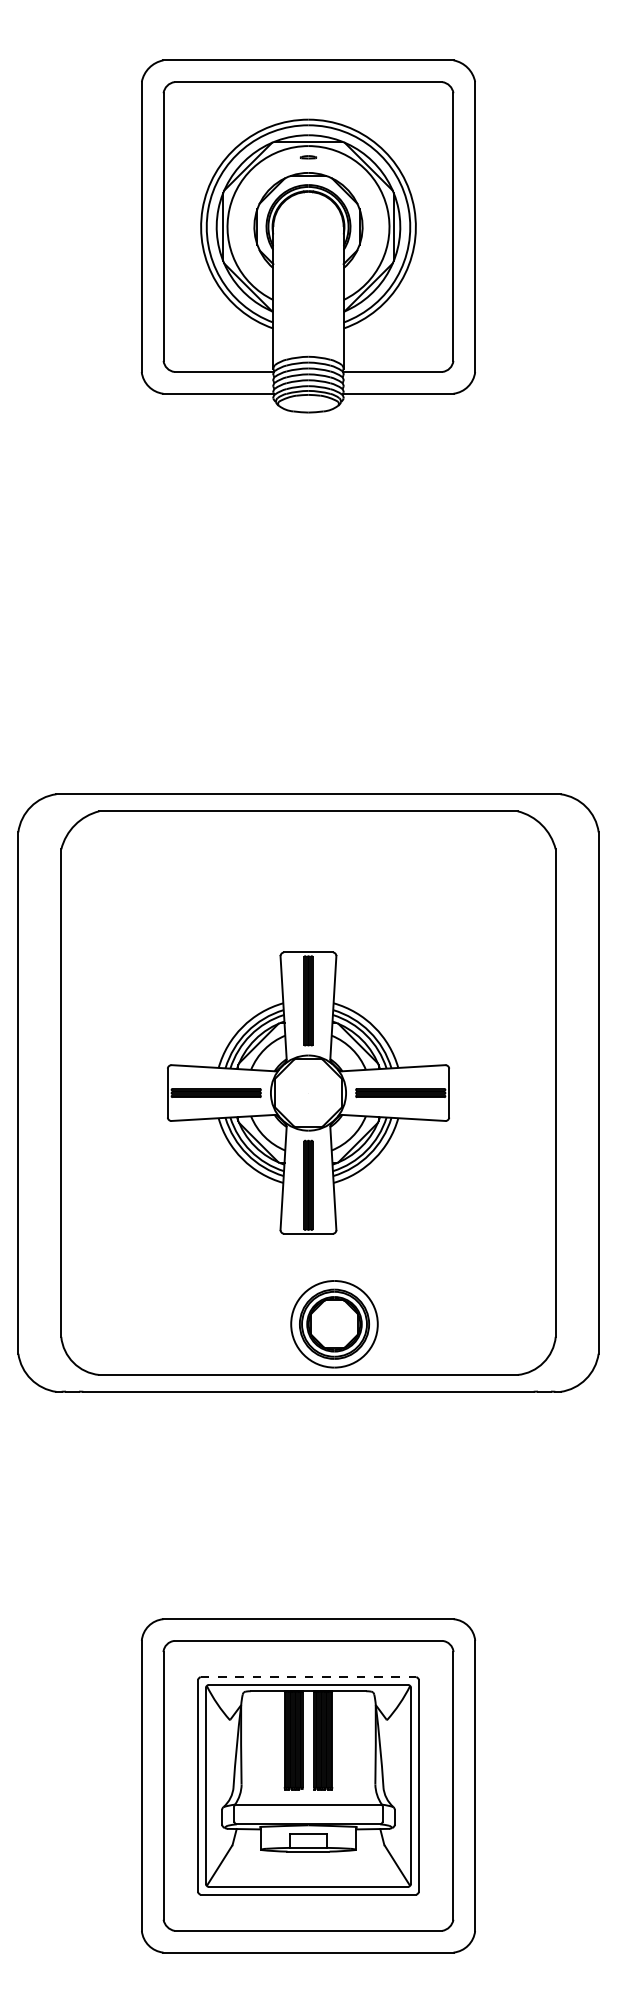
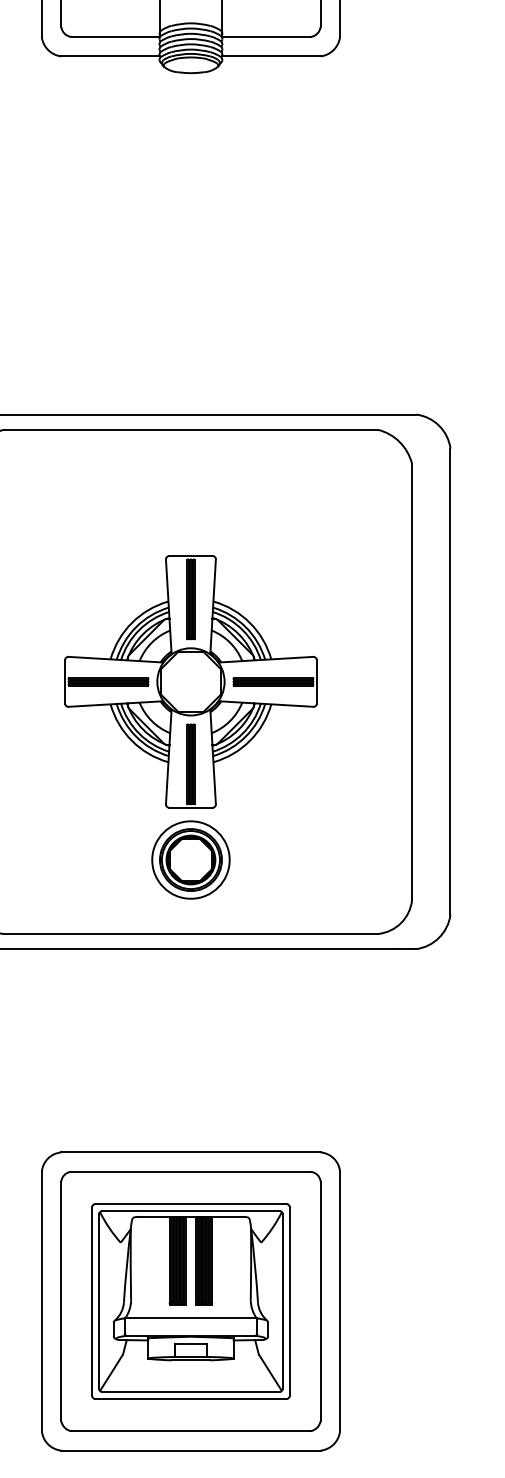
part: (334, 1324) -> (190, 860), moved
line: (308, 1677) -> (190, 1204), dashed -> solid

